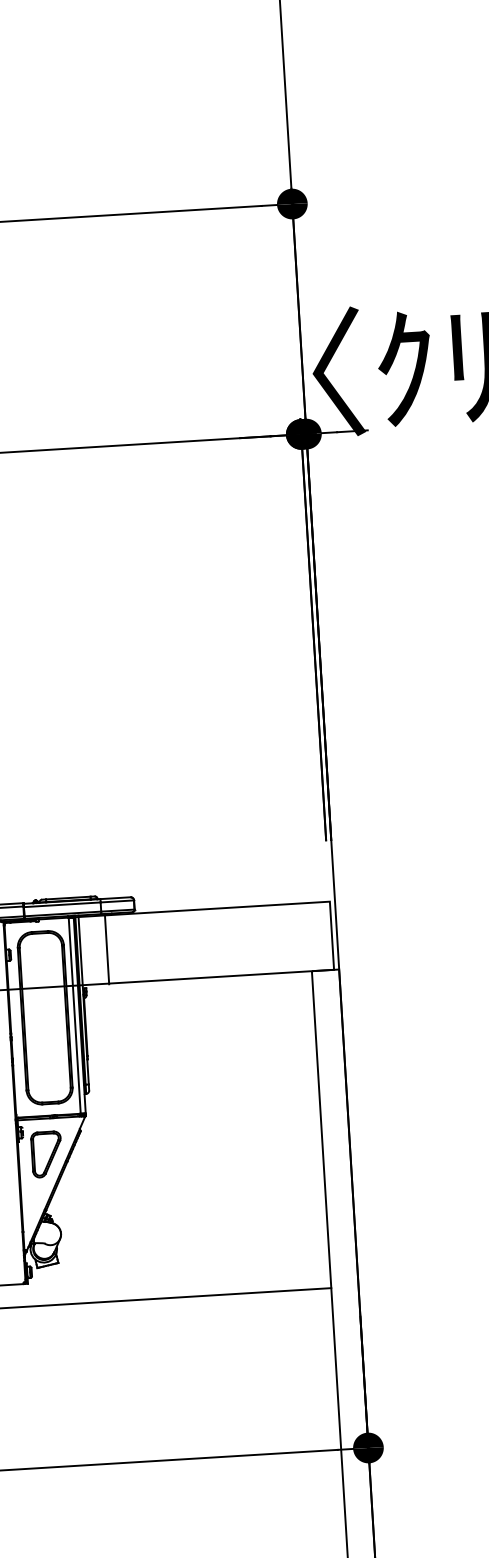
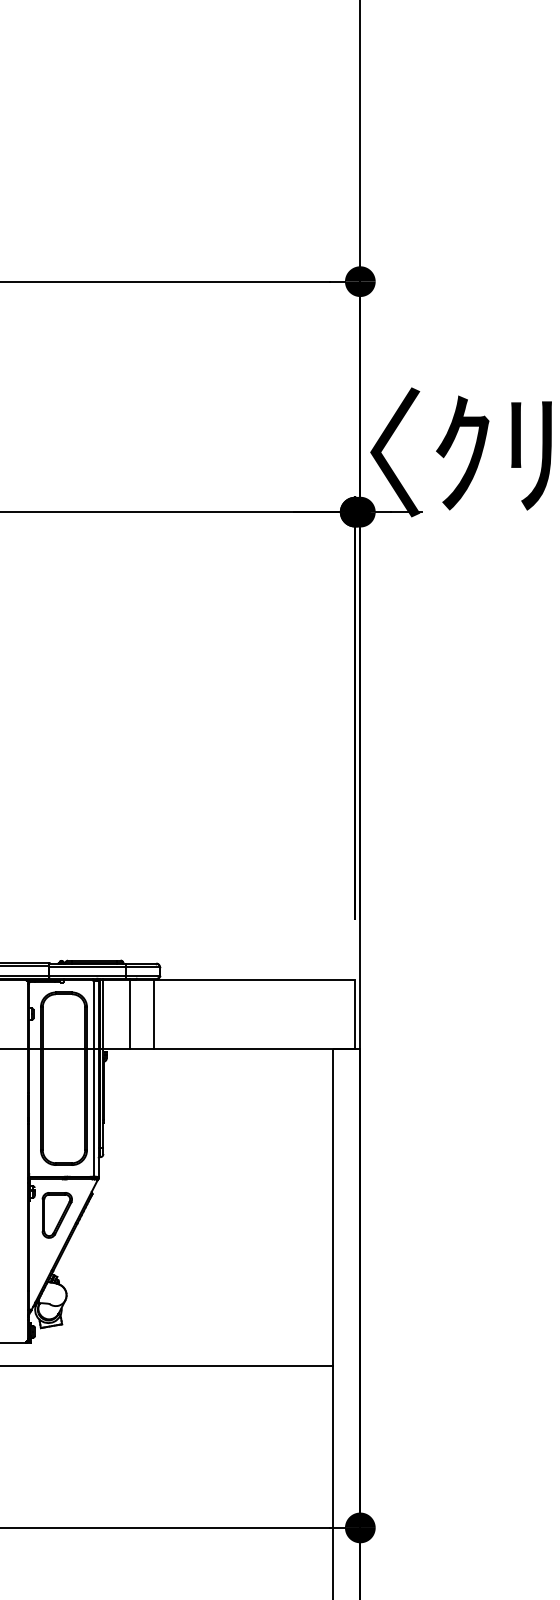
line: (130, 948) -> (153, 1014), added

